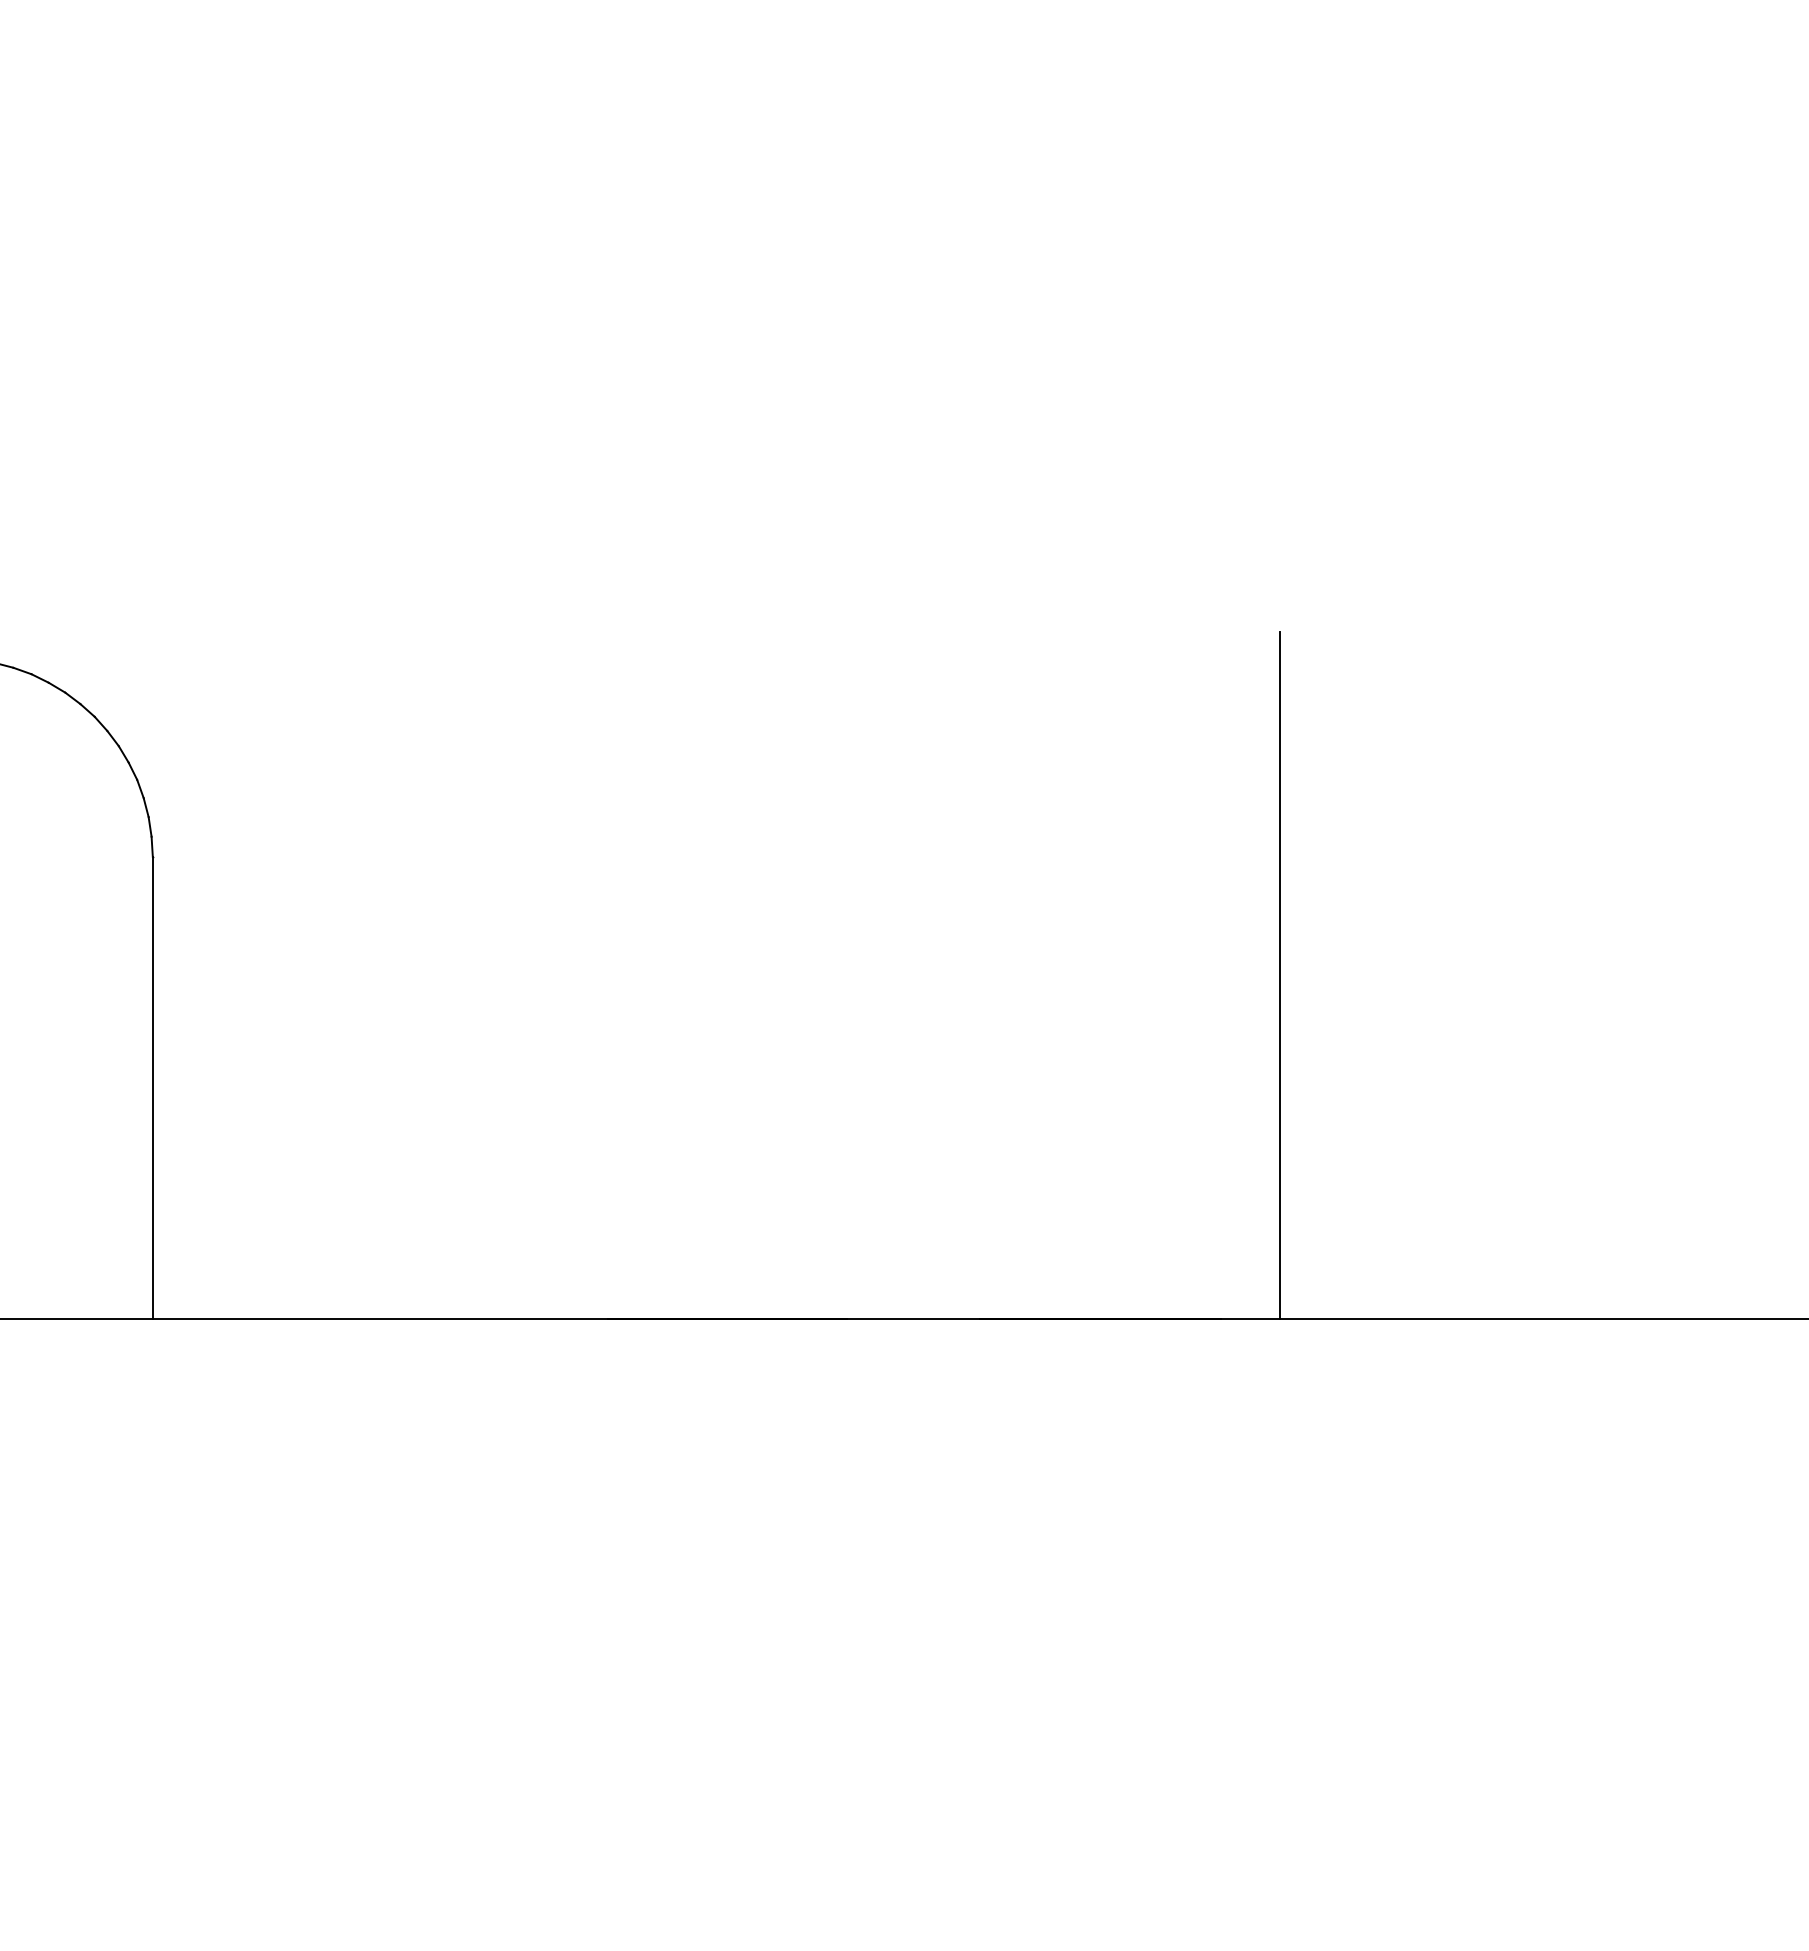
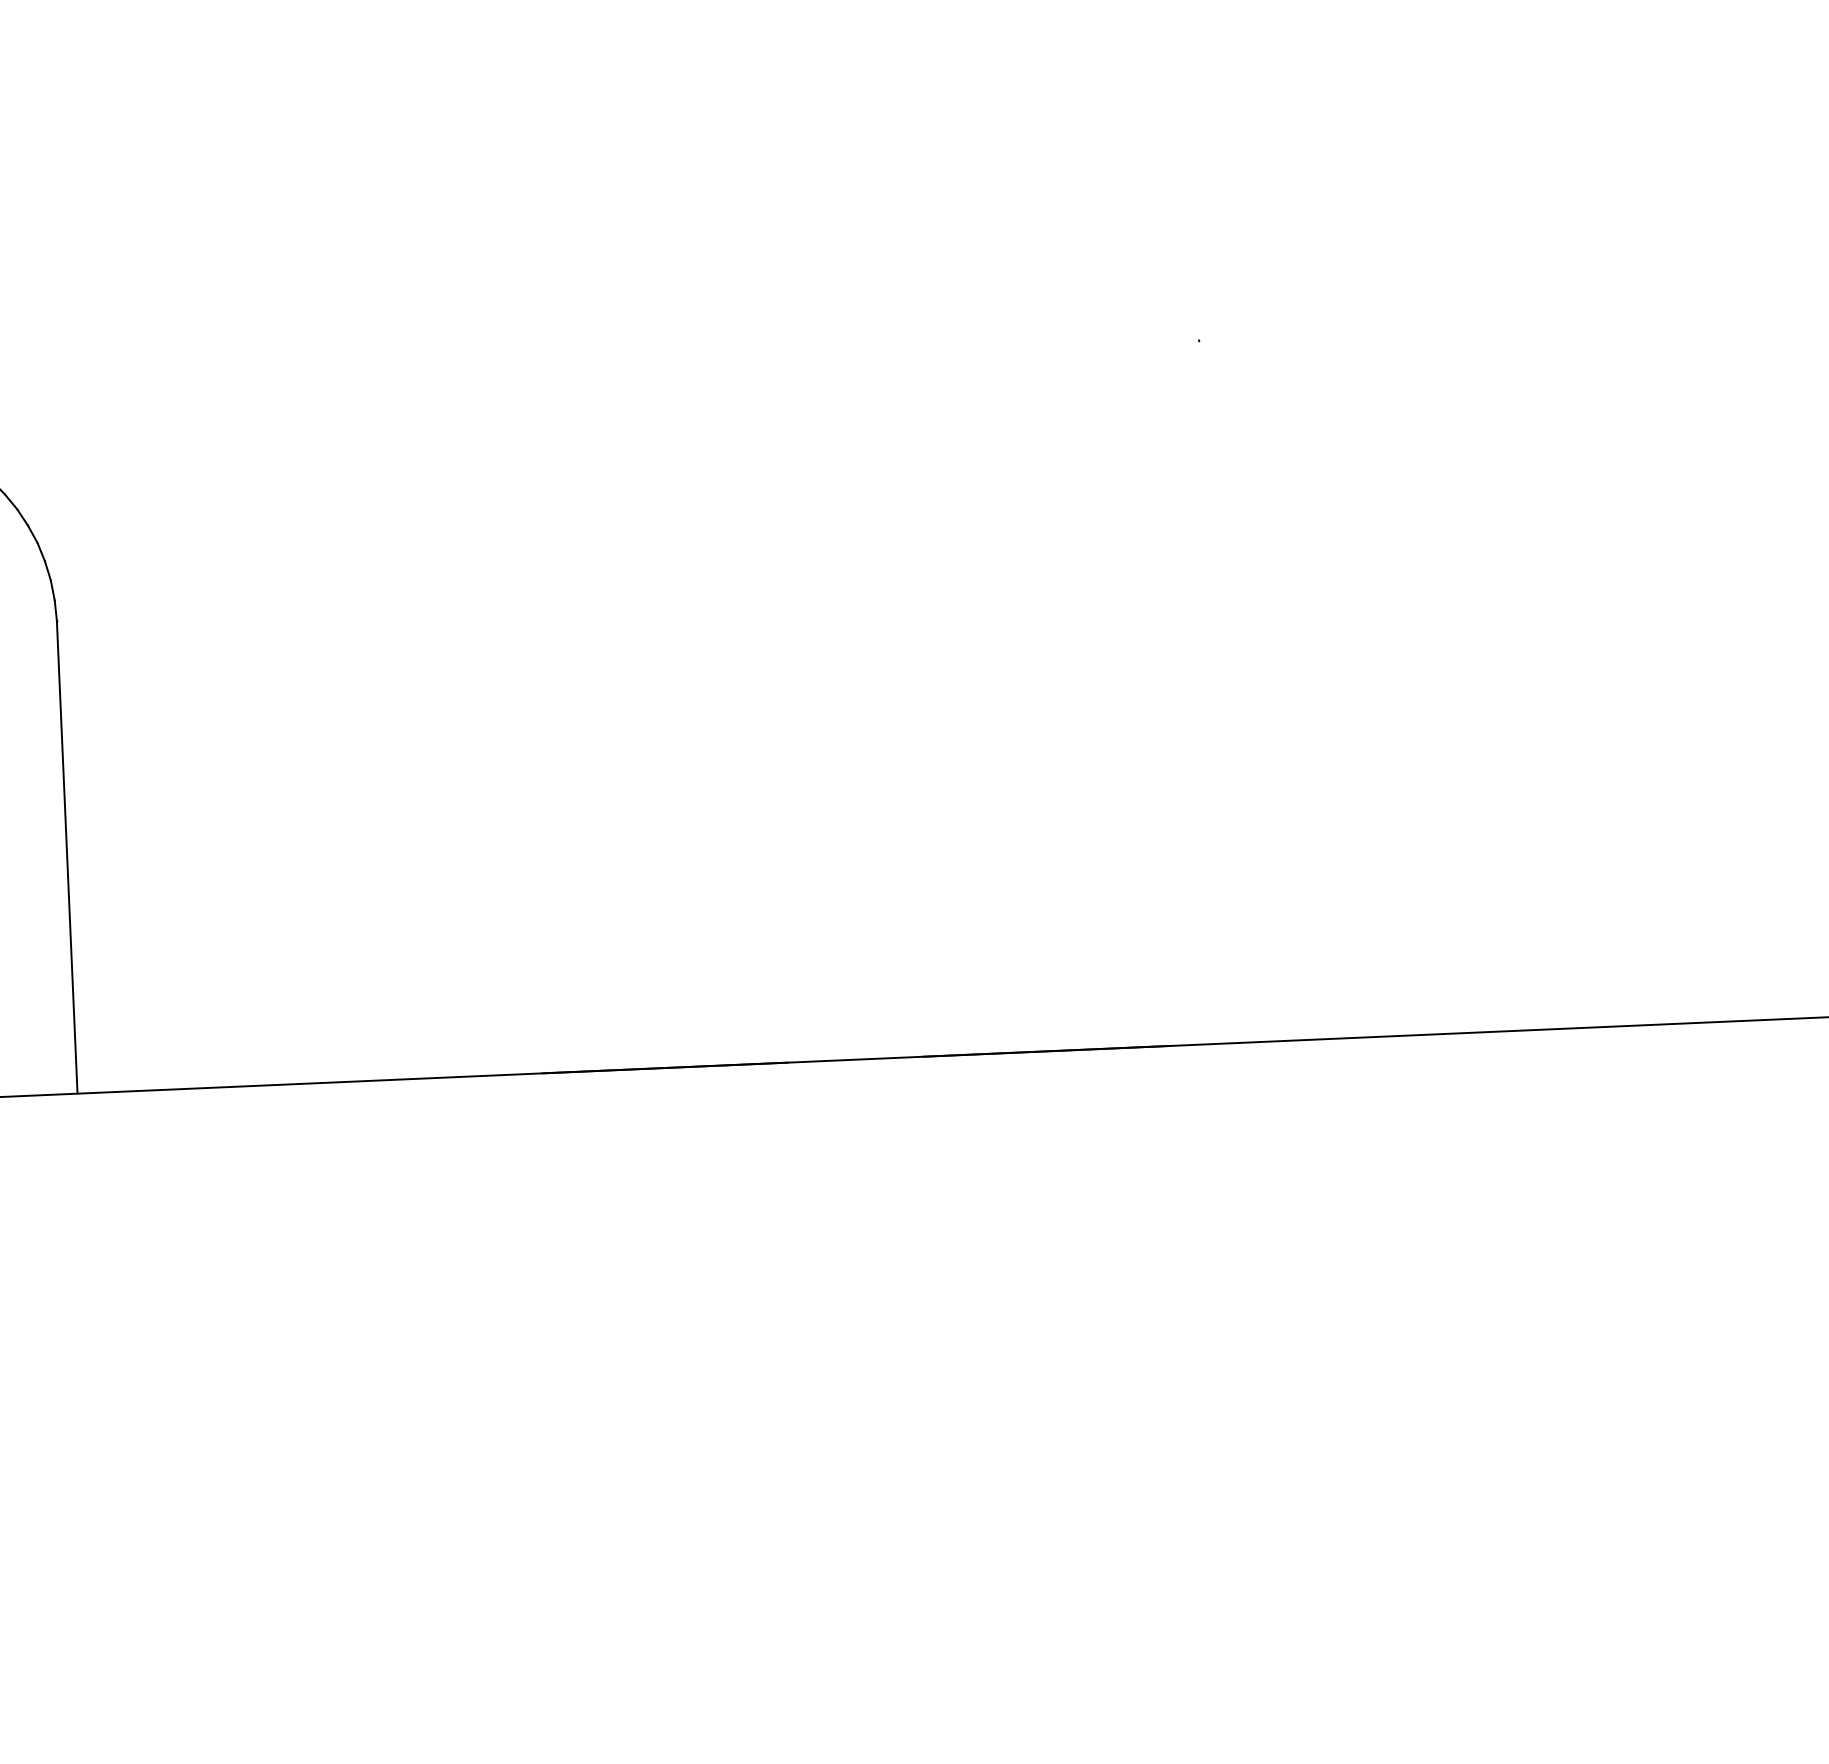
line: (1279, 975) -> (1214, 691), removed

